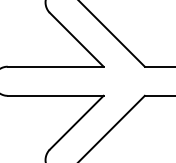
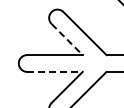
line: (77, 39) -> (67, 39), solid -> dashed
line: (54, 95) -> (54, 71), solid -> dashed

